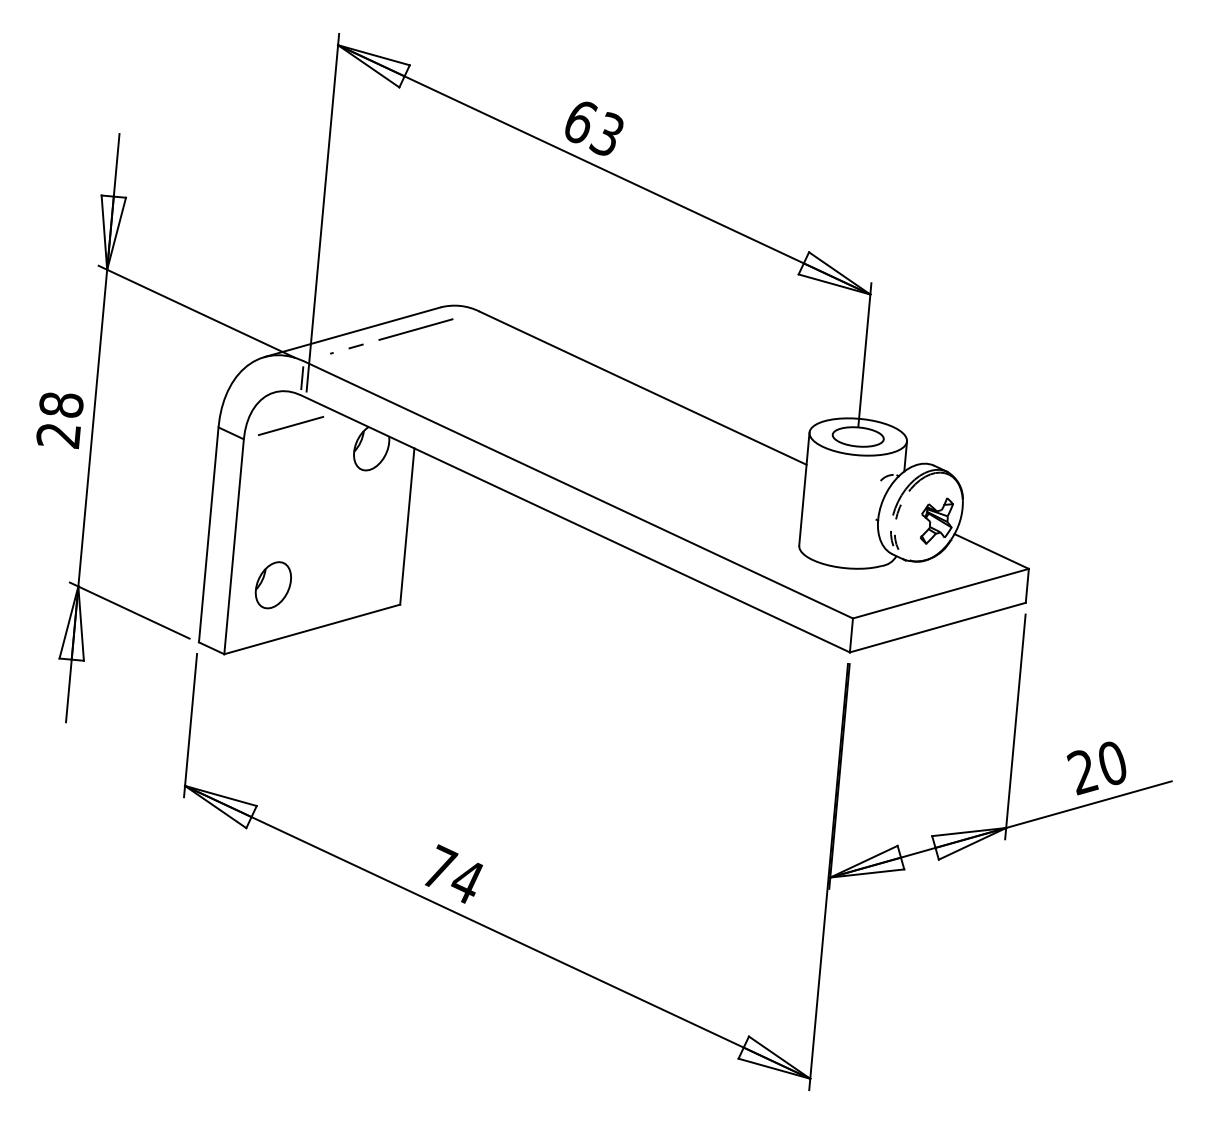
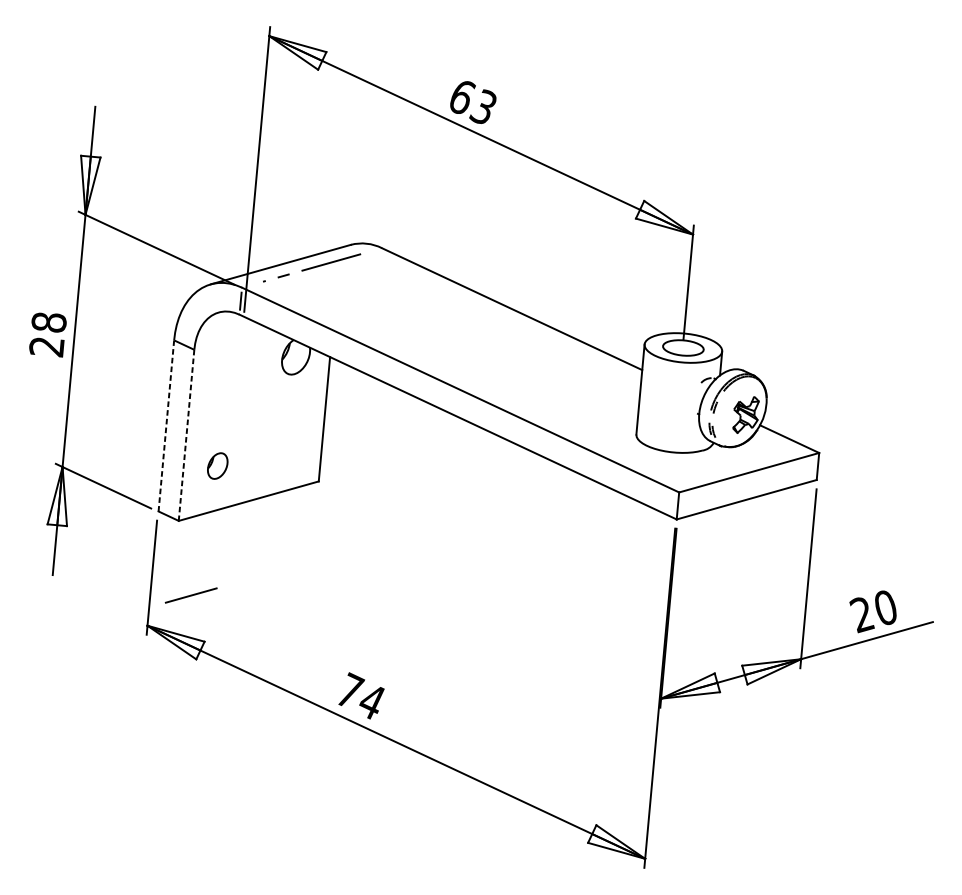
line: (290, 425) -> (190, 595), moved
line: (208, 534) -> (166, 425), solid -> dashed
line: (234, 546) -> (186, 435), solid -> dashed
part: (272, 585) -> (217, 466), size x0.7

